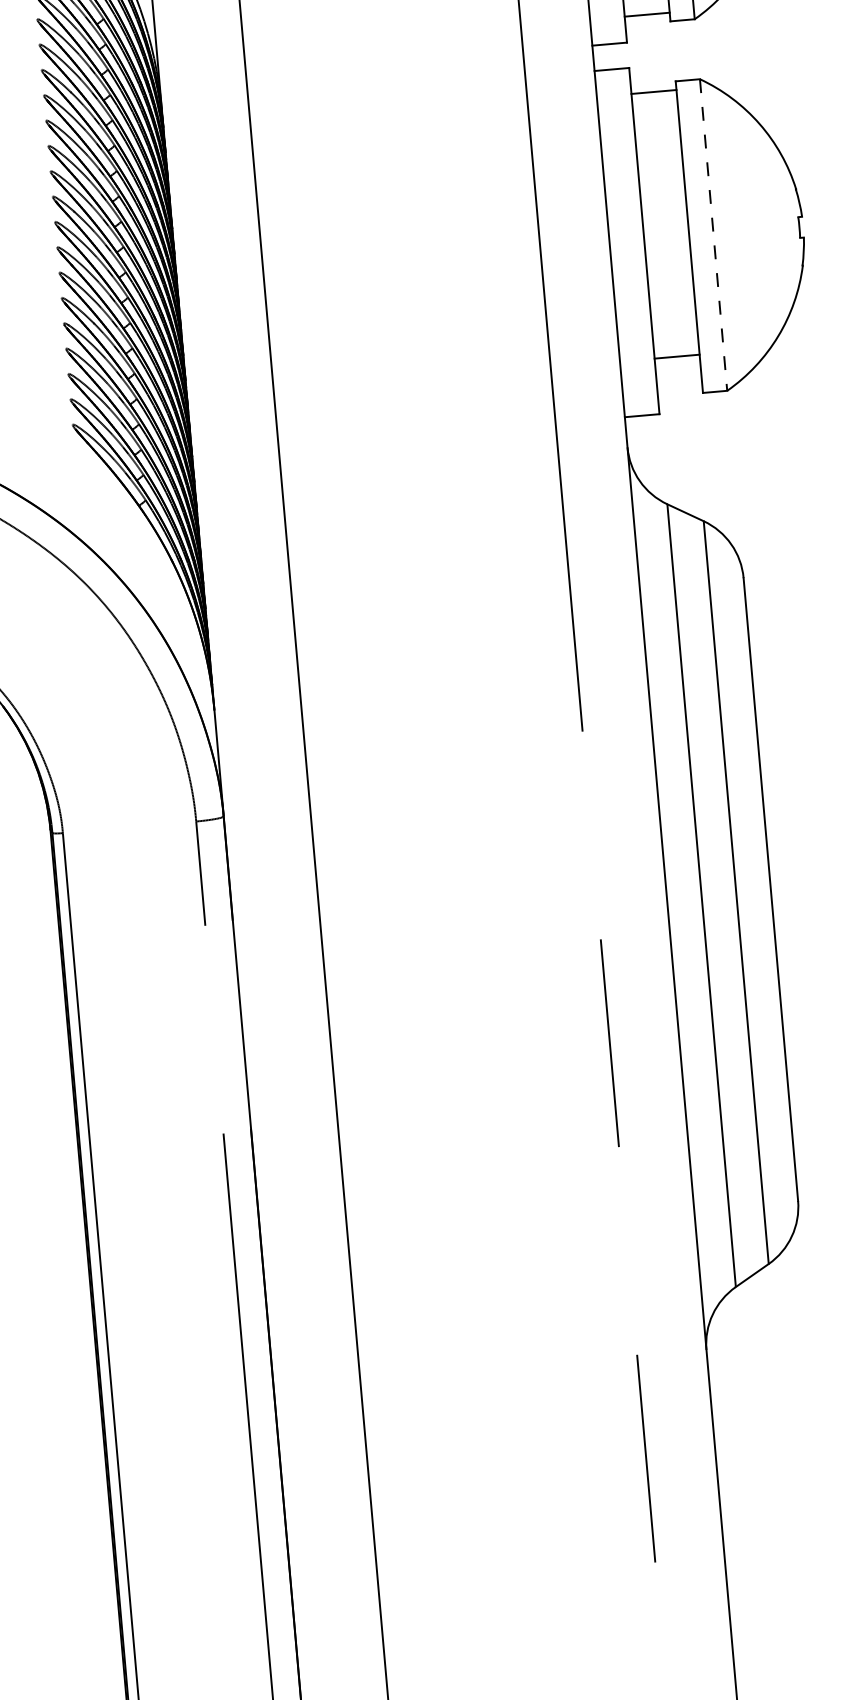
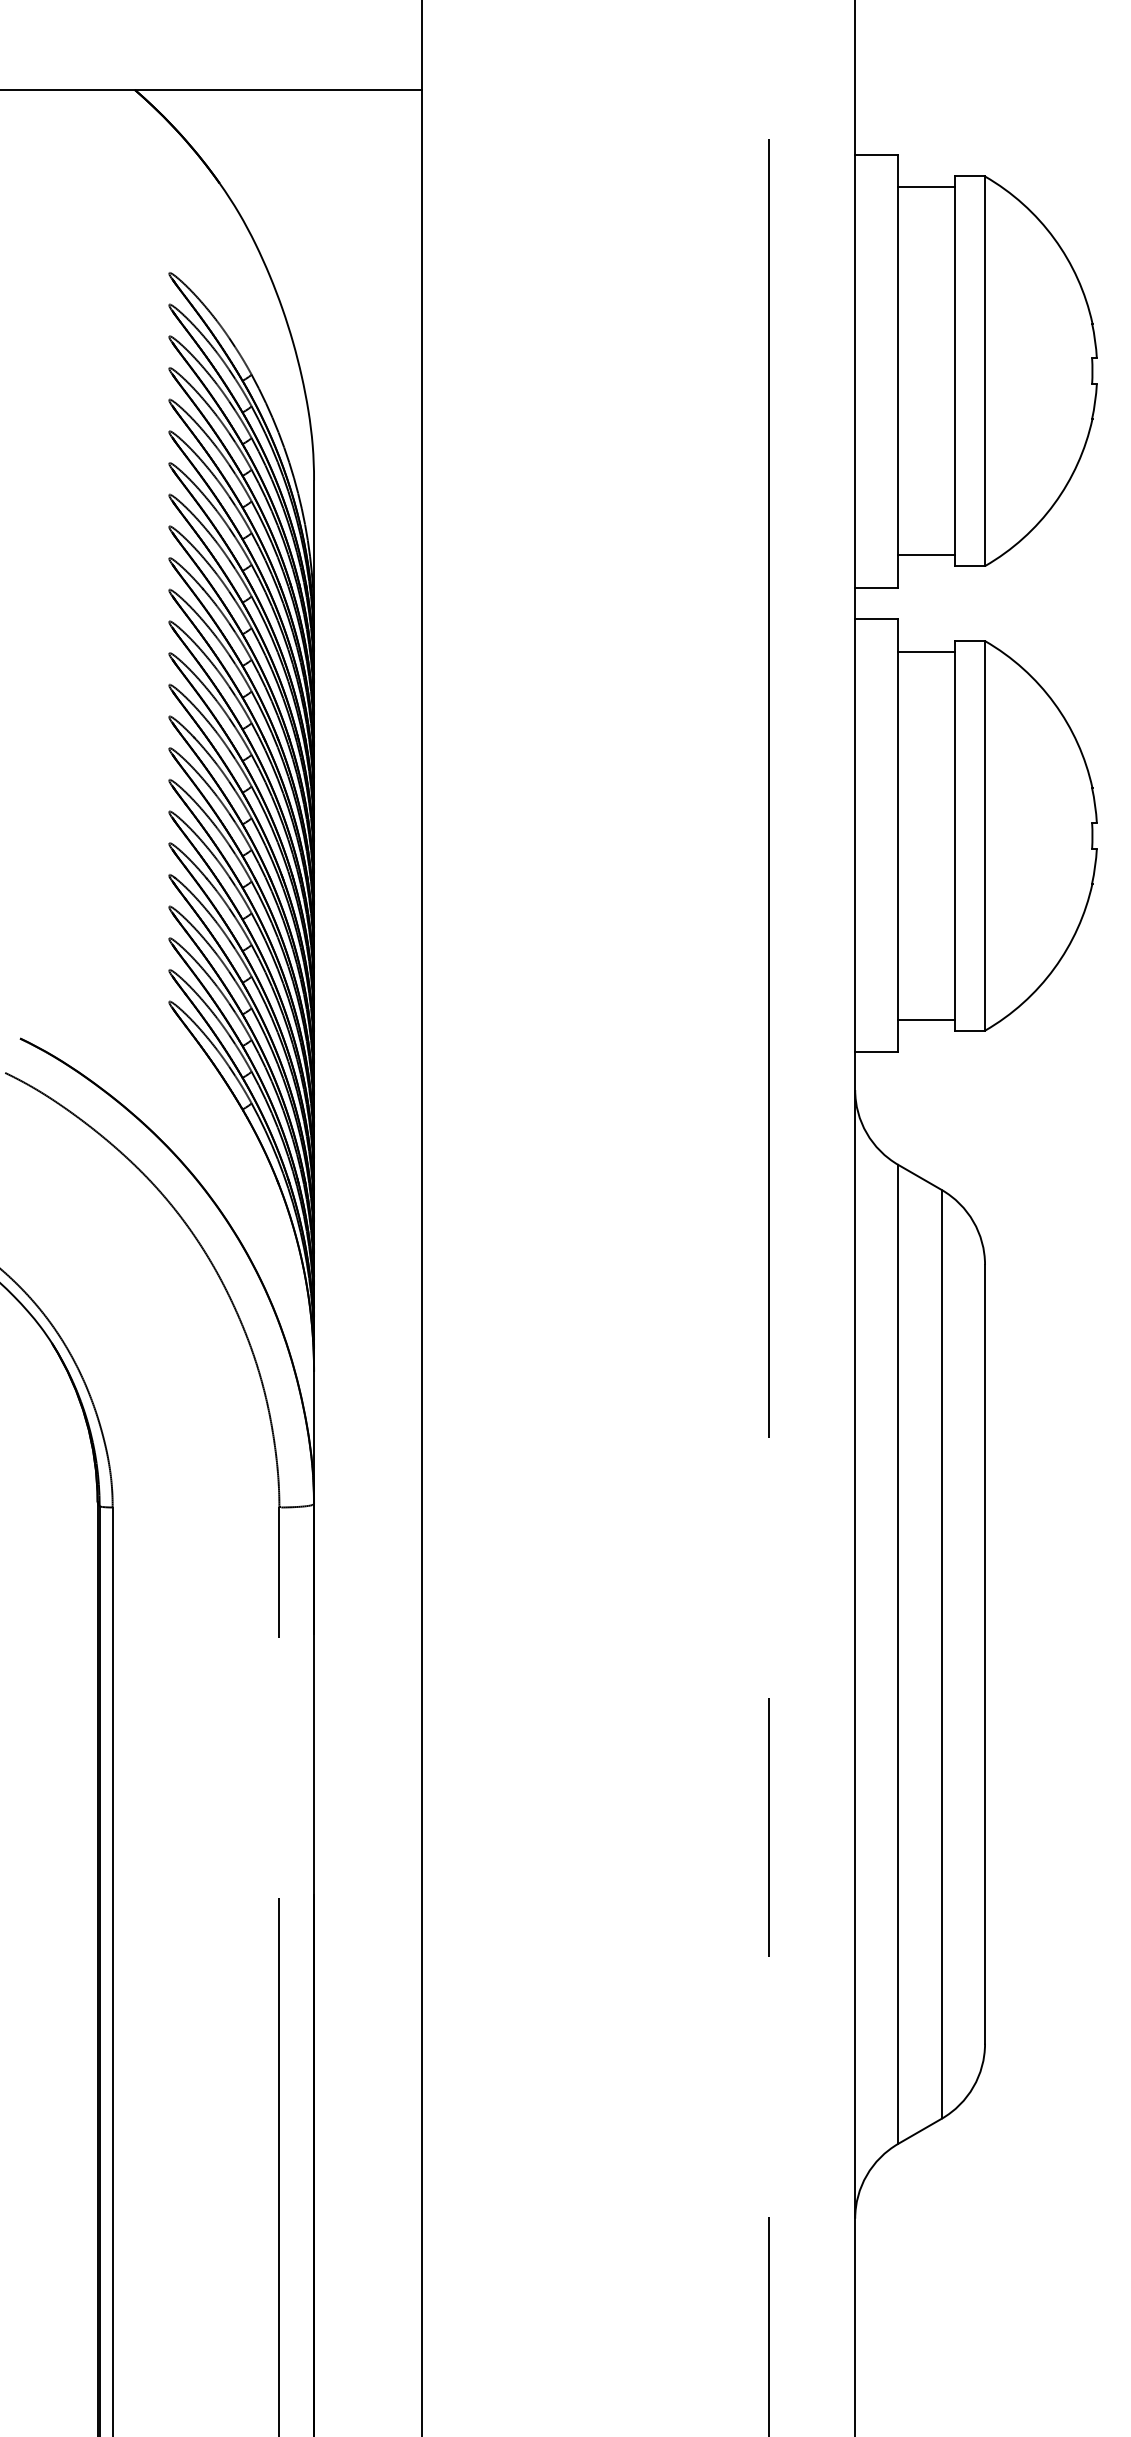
line: (713, 234) -> (985, 835), dashed -> solid
line: (677, 356) -> (926, 1019), moved

